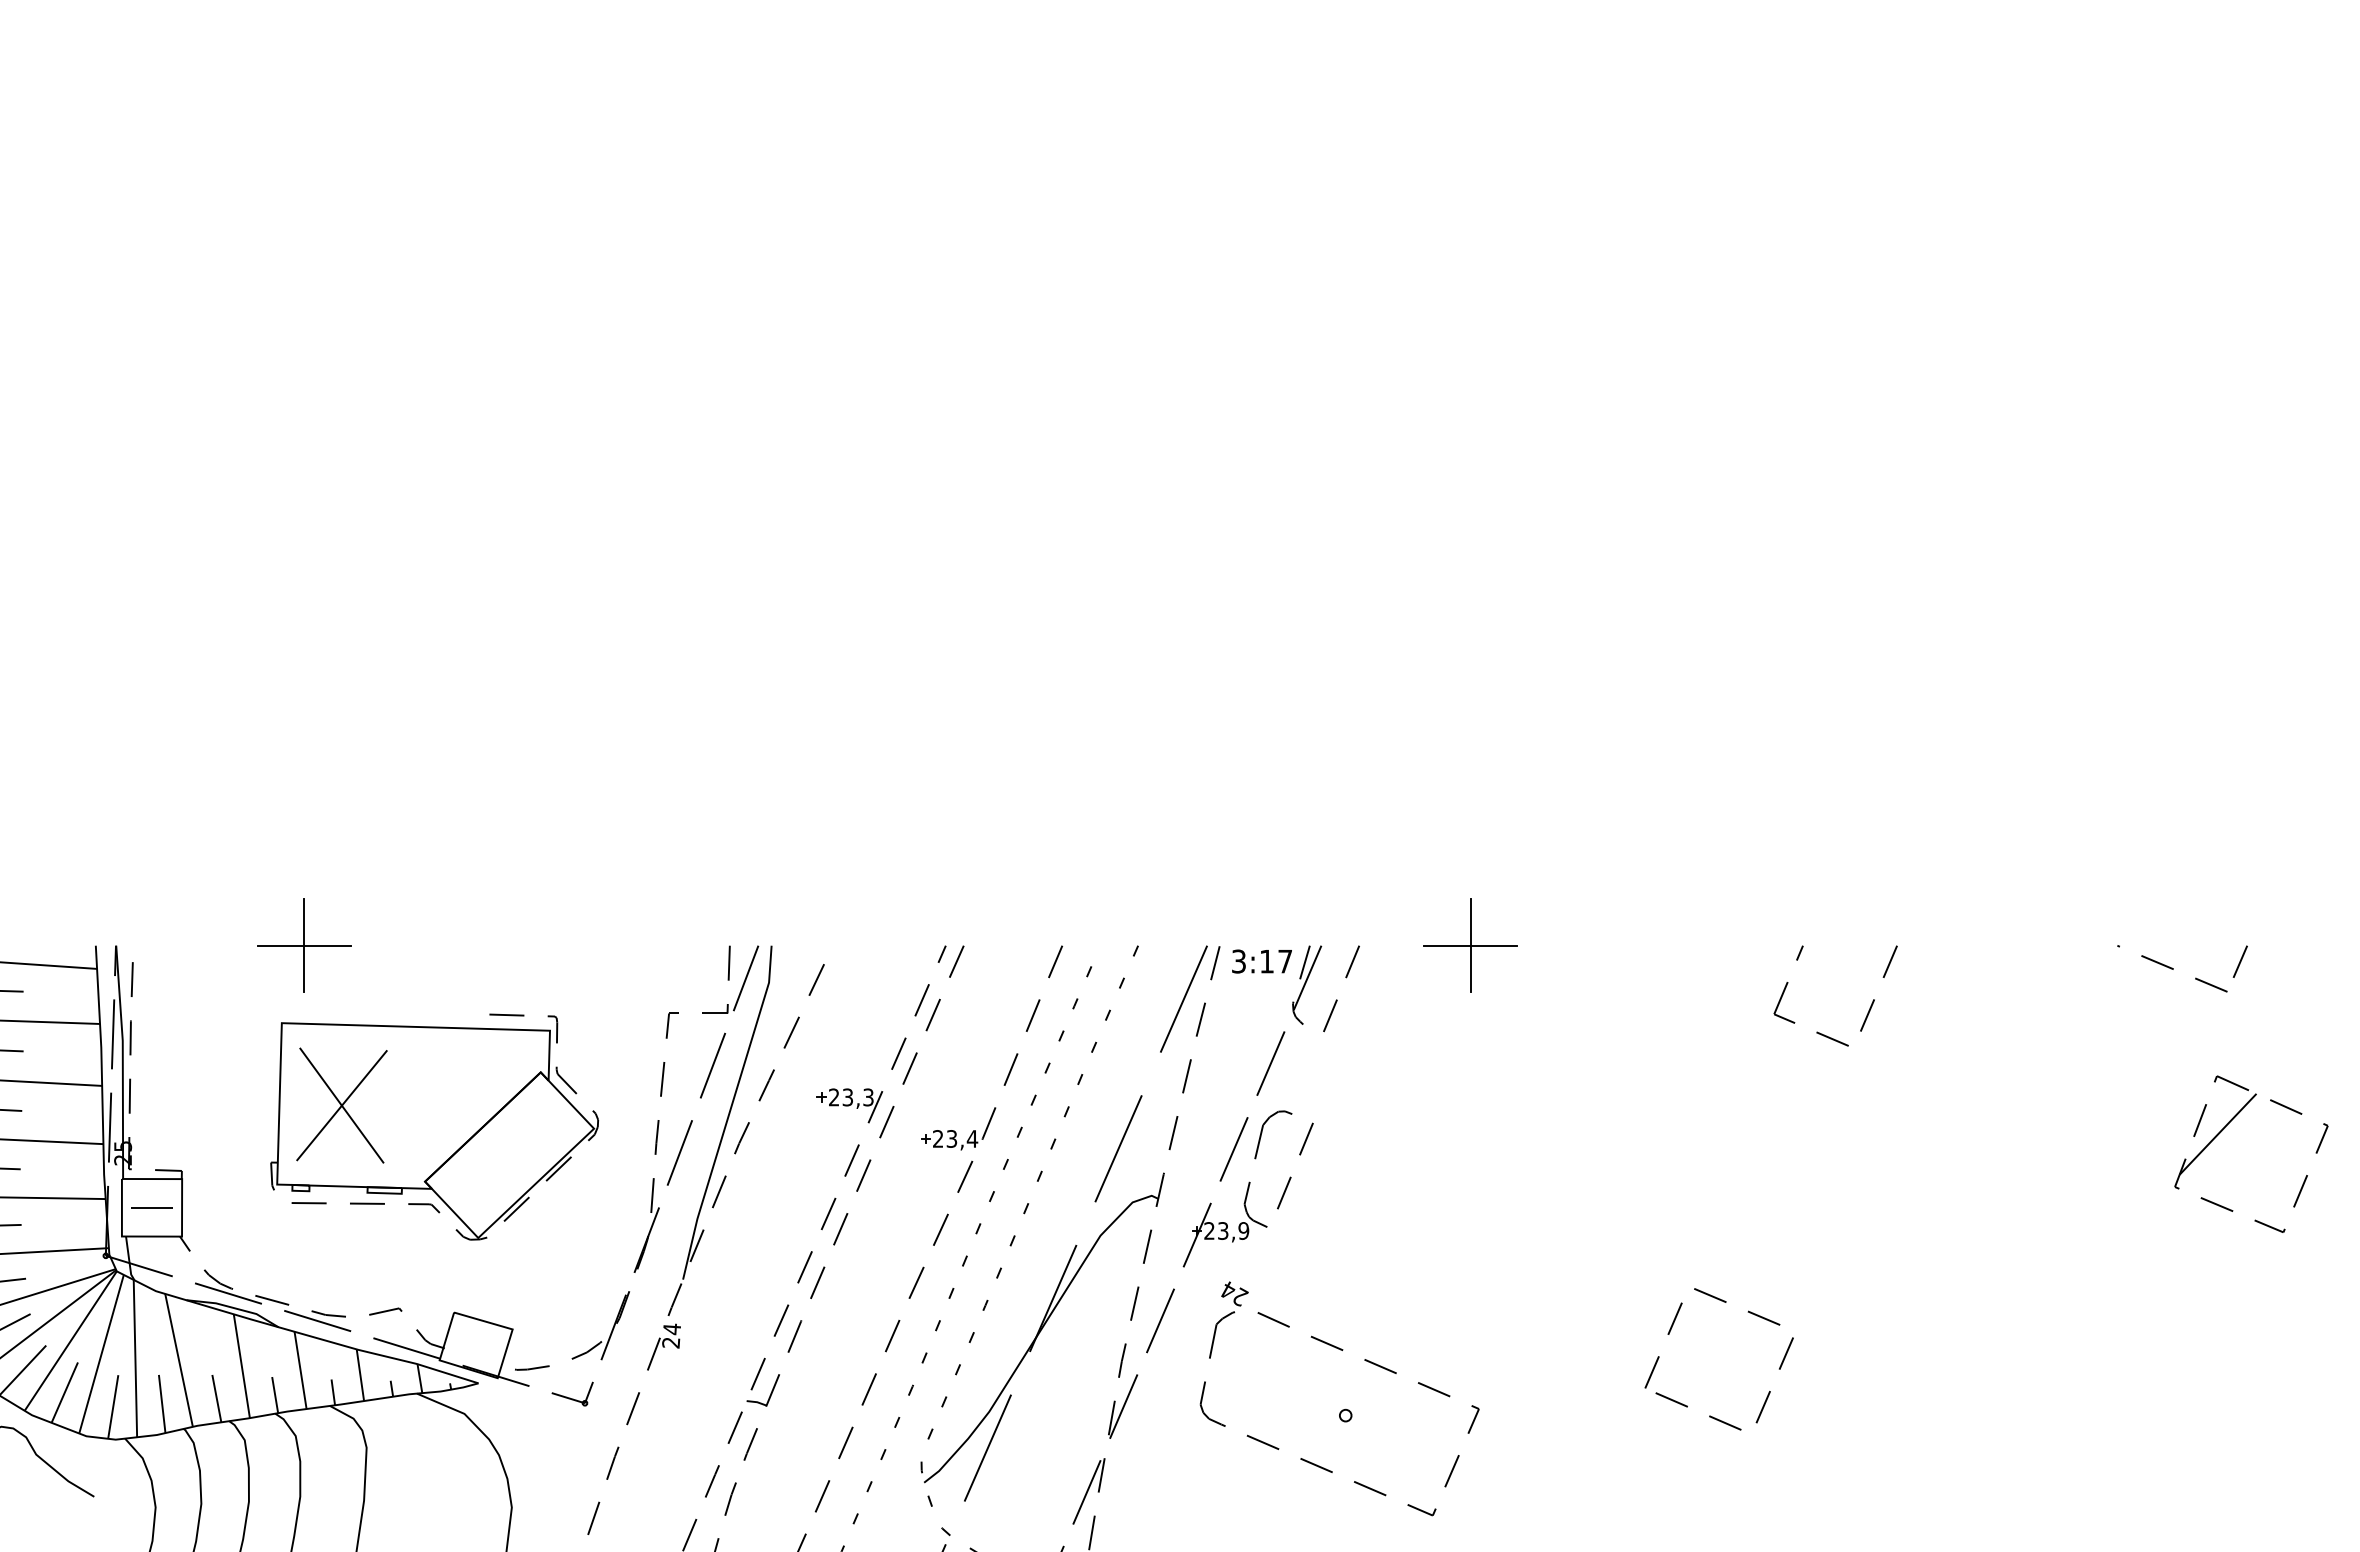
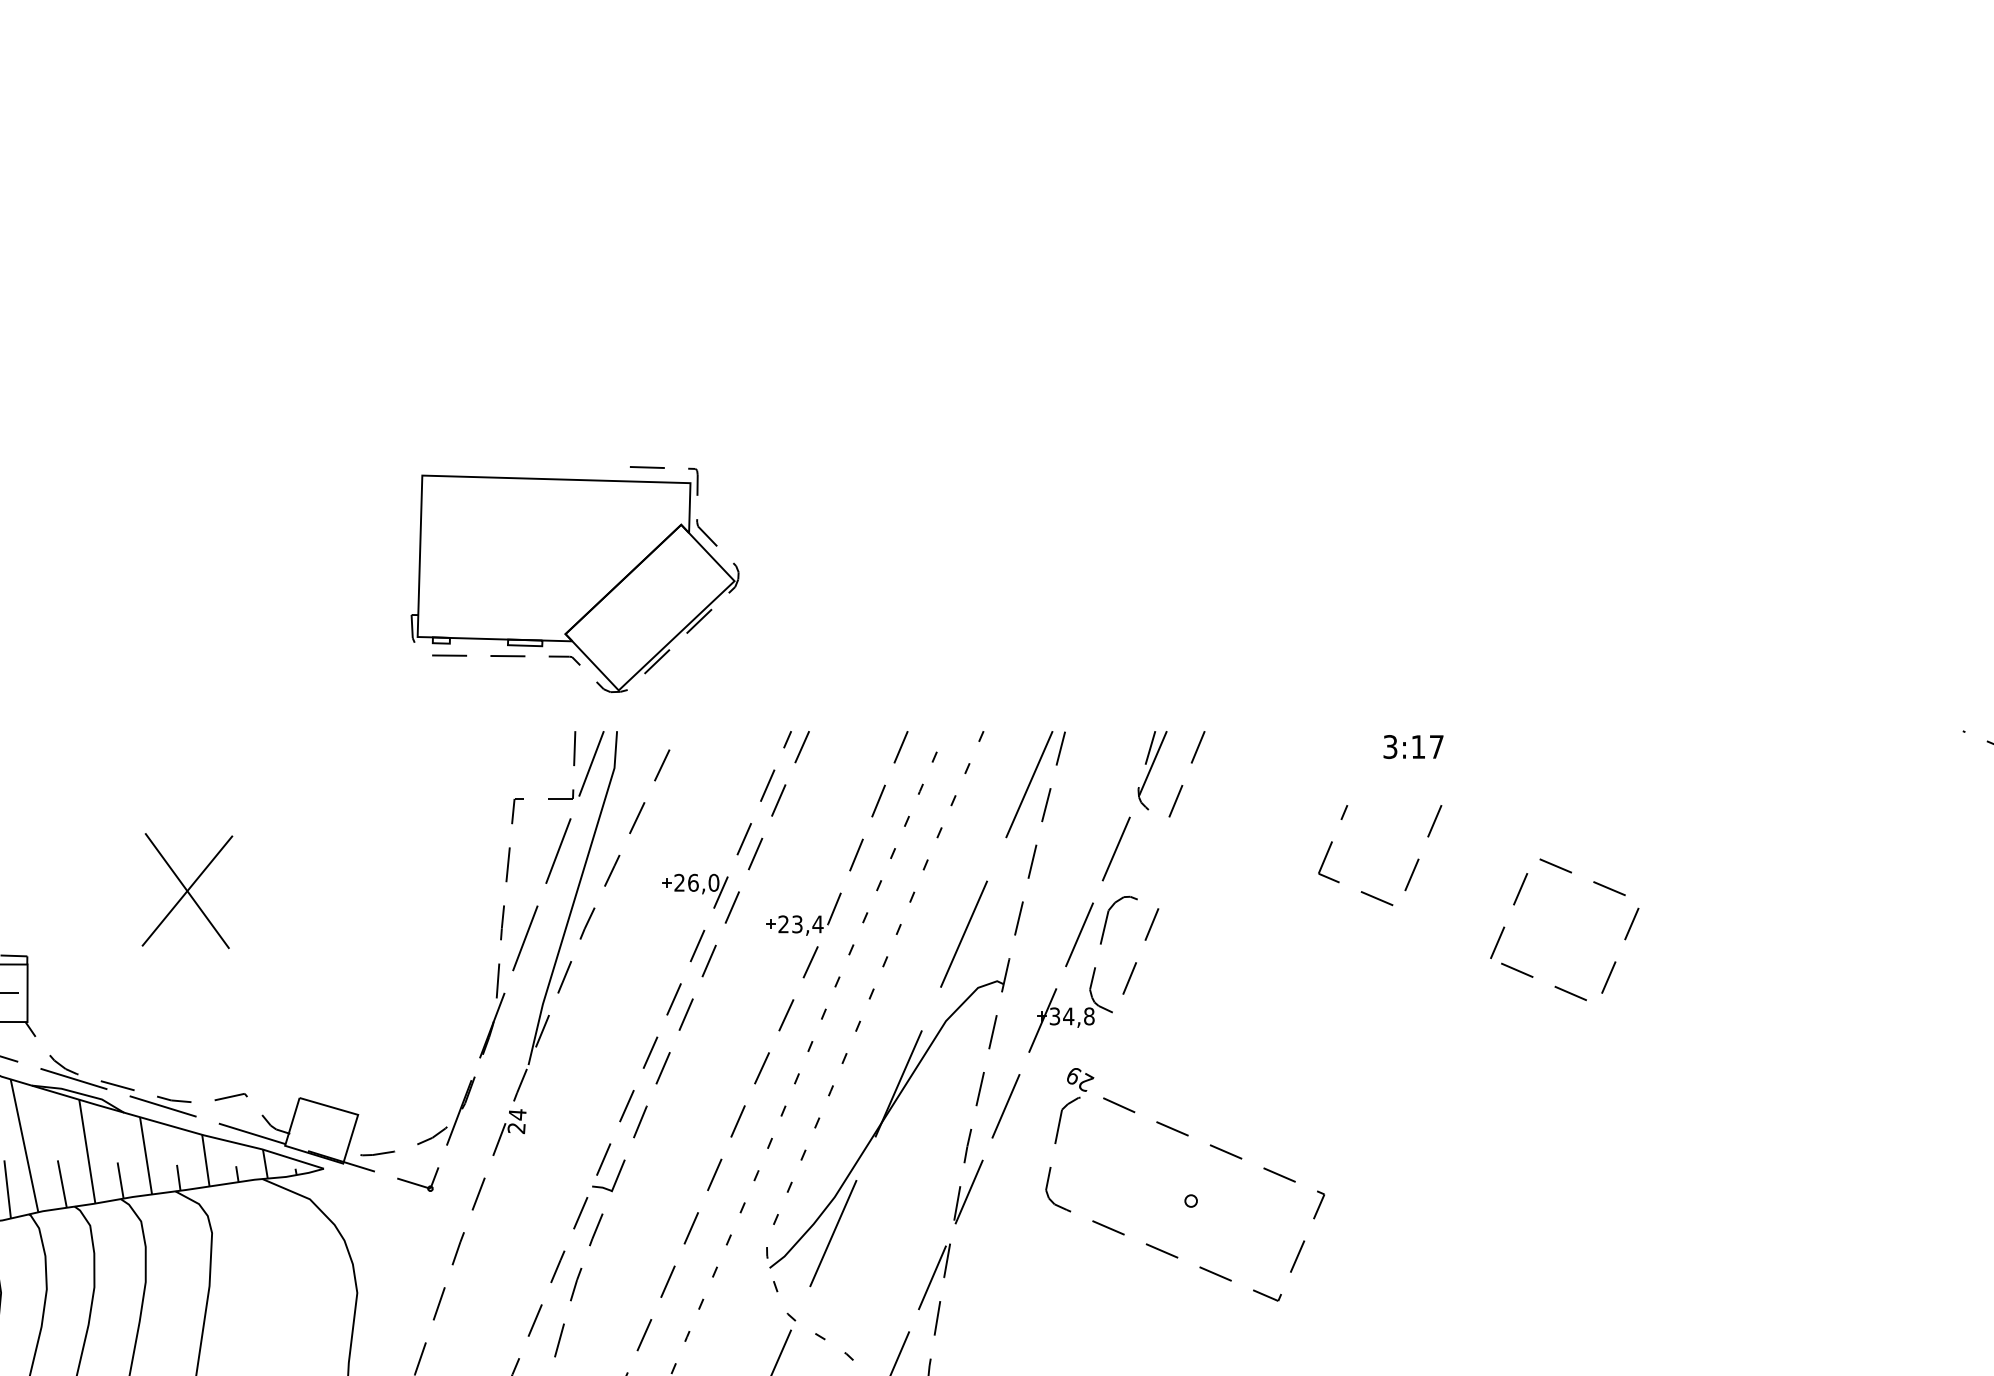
part: (304, 945) -> (149, 730), removed
part: (1470, 945) -> (1315, 730), removed
text: (1261, 961) -> (1412, 746), moved
part: (1869, 1007) -> (1413, 866), moved
text: (857, 1097) -> (702, 882), 23,3 -> 26,0
part: (434, 1126) -> (574, 578), moved
text: (1226, 1230) -> (1071, 1015), 23,9 -> 34,8
text: (1228, 1290) -> (1073, 1075), 24 -> 29
part: (1669, 1334) -> (1514, 904), moved

